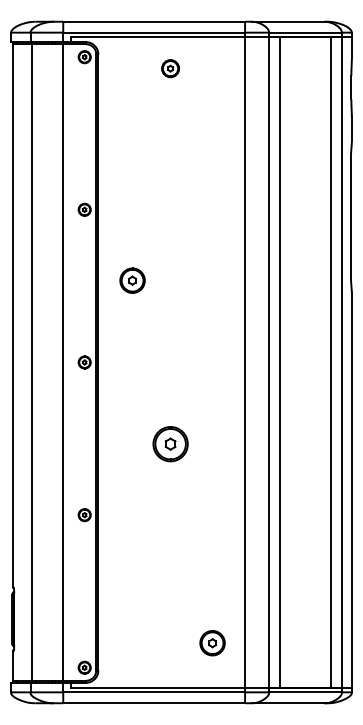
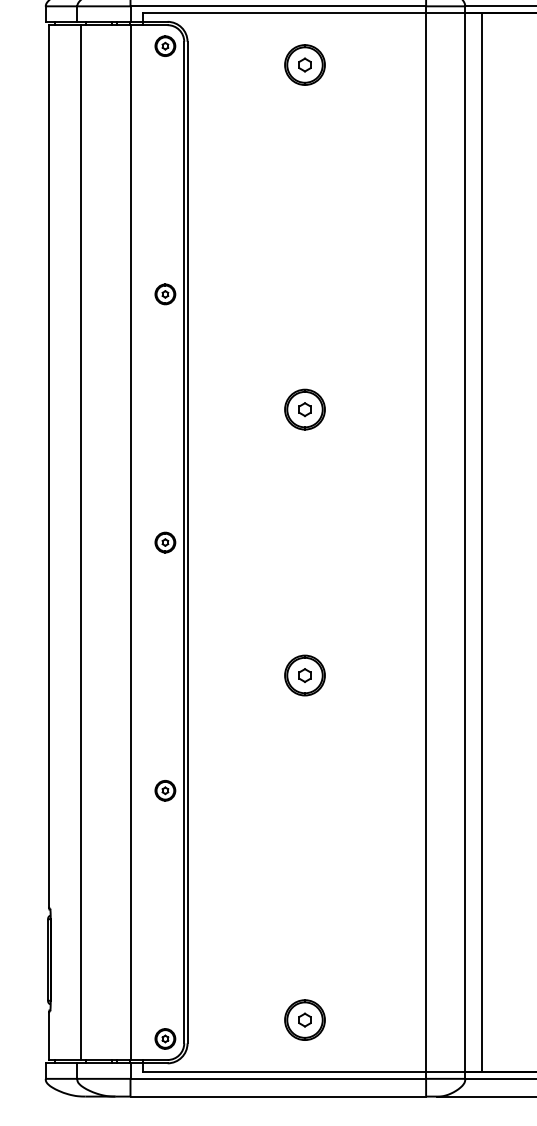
part: (170, 68) -> (304, 64), size x1.43
part: (132, 280) -> (304, 409), moved
part: (170, 444) -> (304, 675), size x0.71
part: (212, 643) -> (304, 1020), moved

